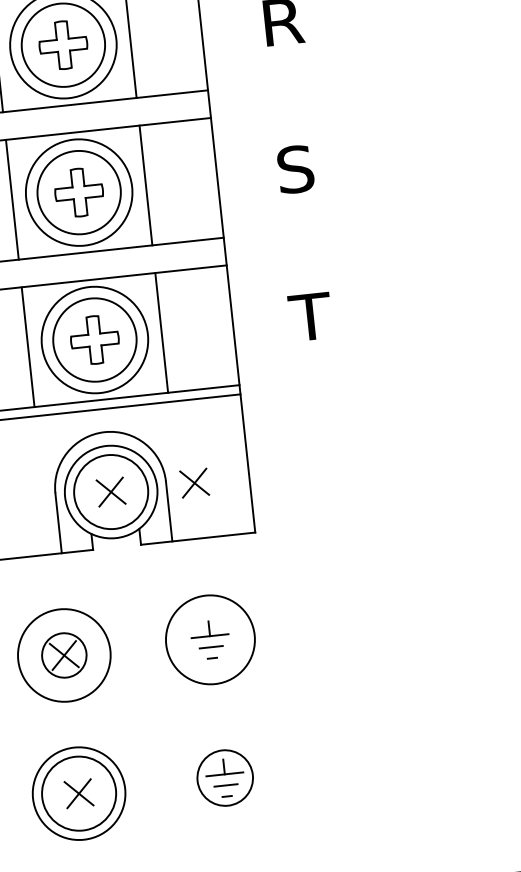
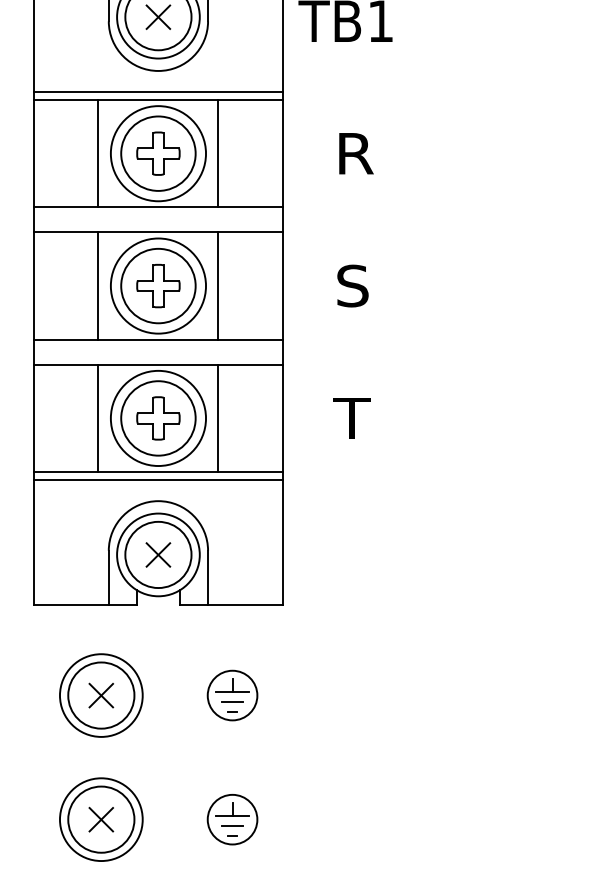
part: (194, 482) -> (233, 554), removed
circle: (210, 639) -> (232, 695), size x0.62
circle: (64, 655) -> (101, 695), size x1.67

